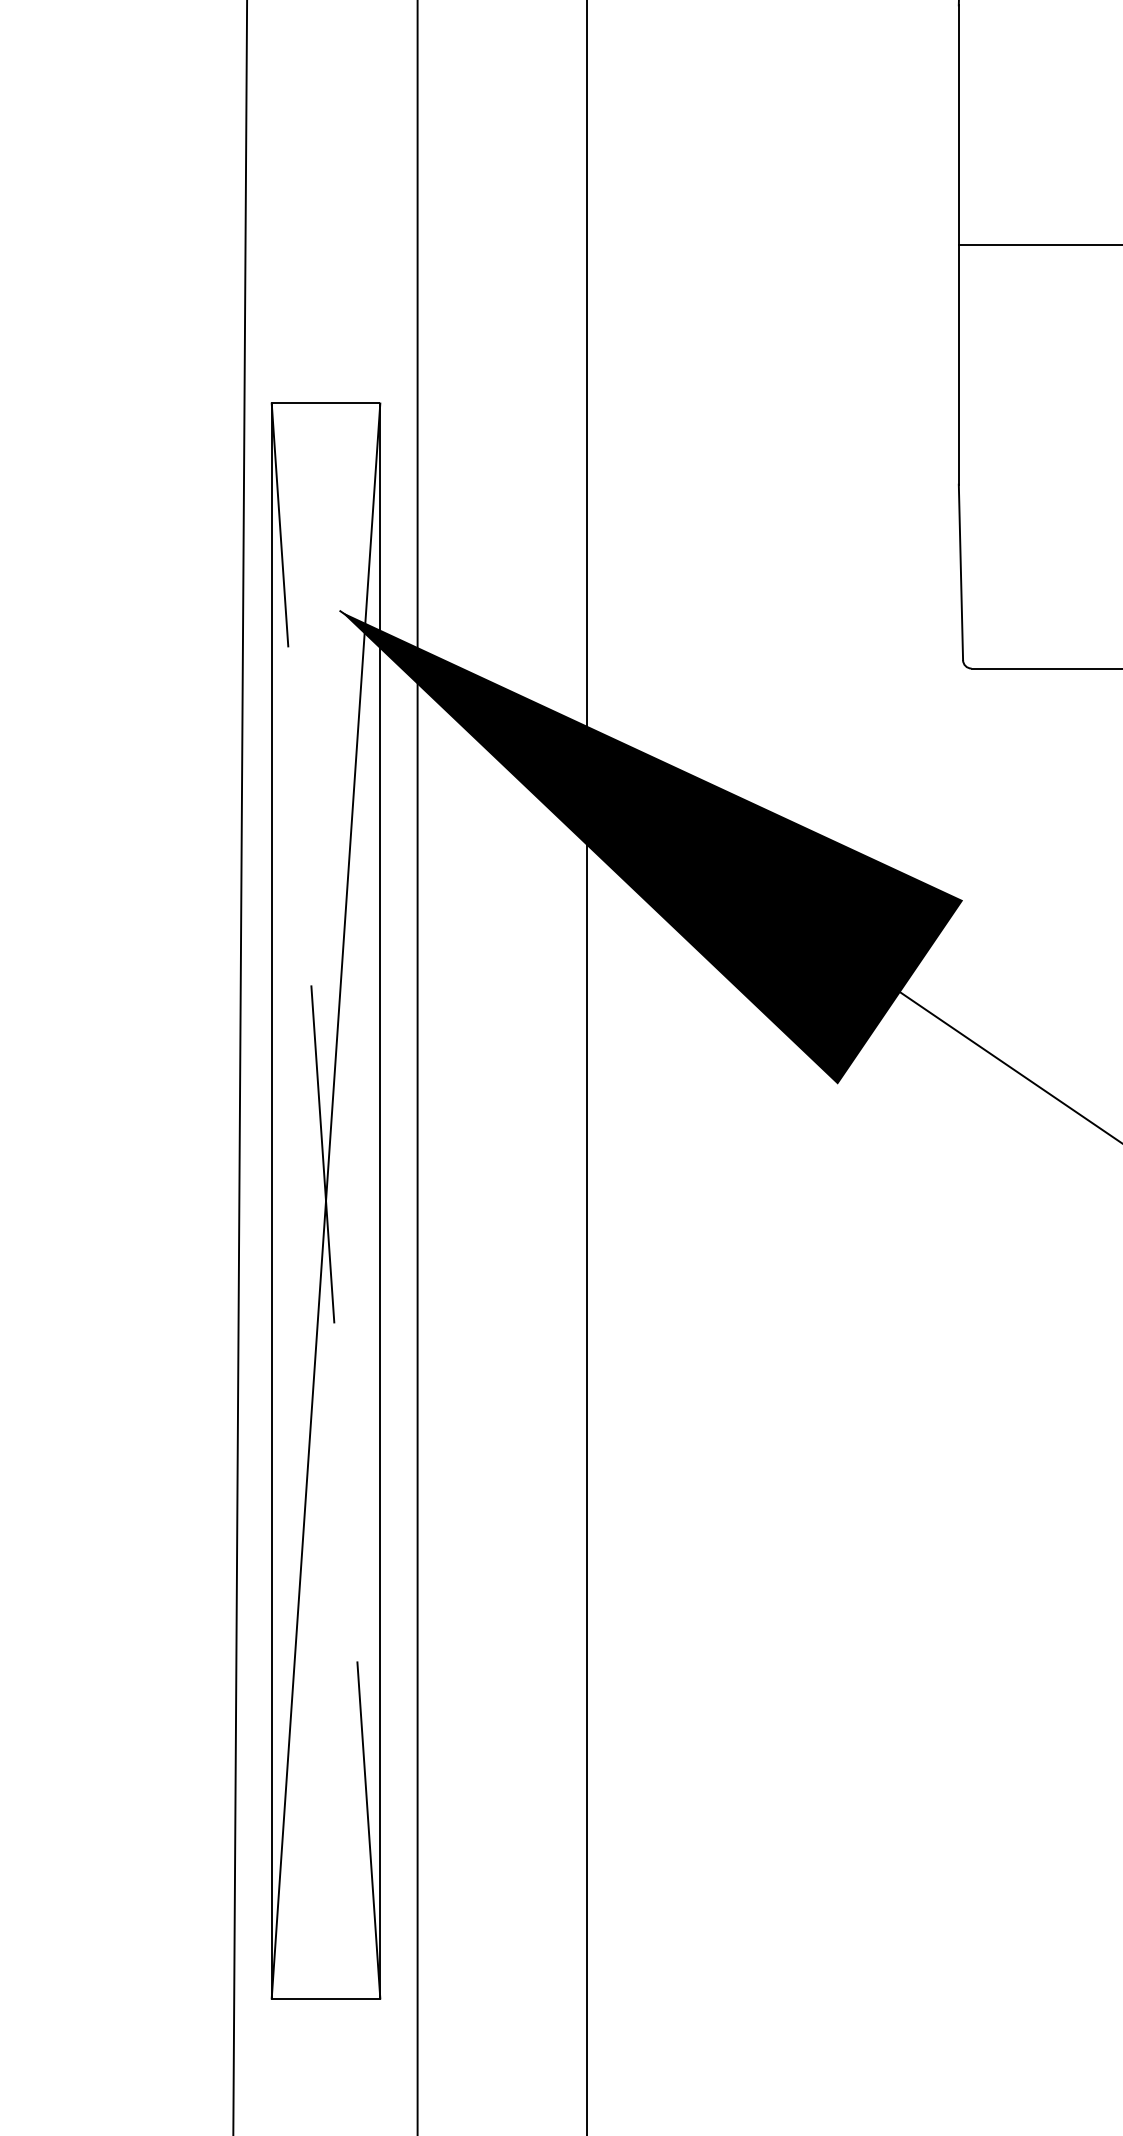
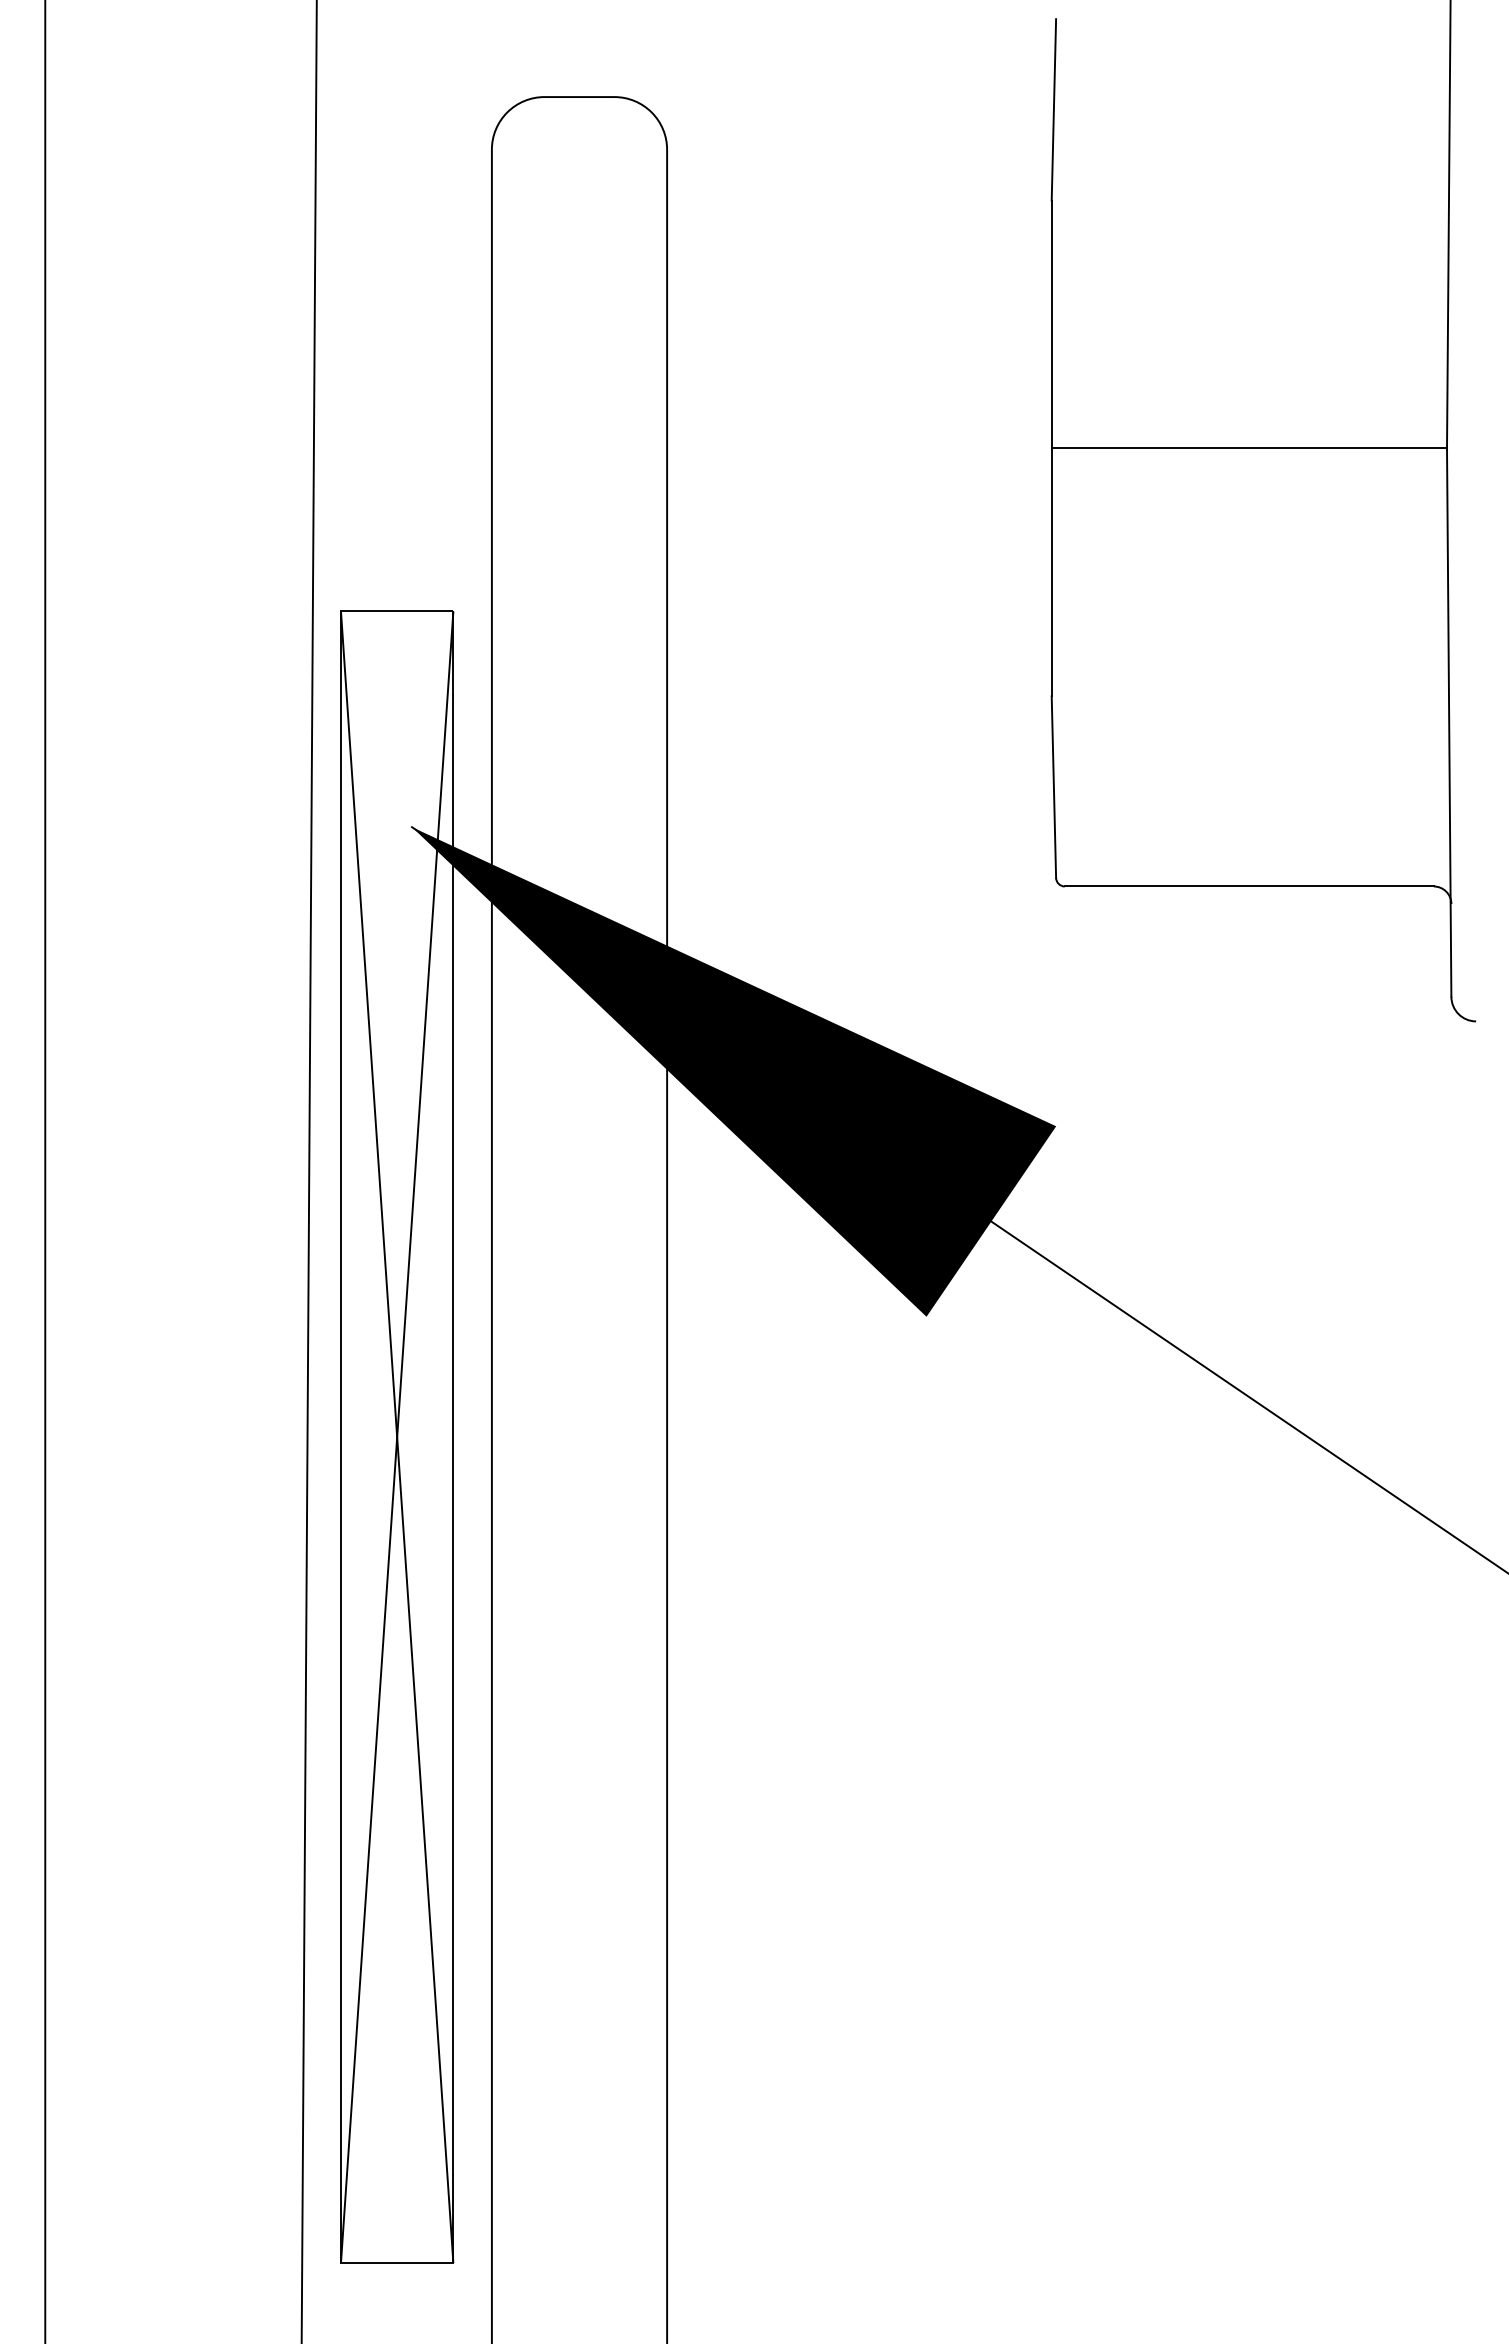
line: (326, 1201) -> (397, 1437), dashed -> solid

